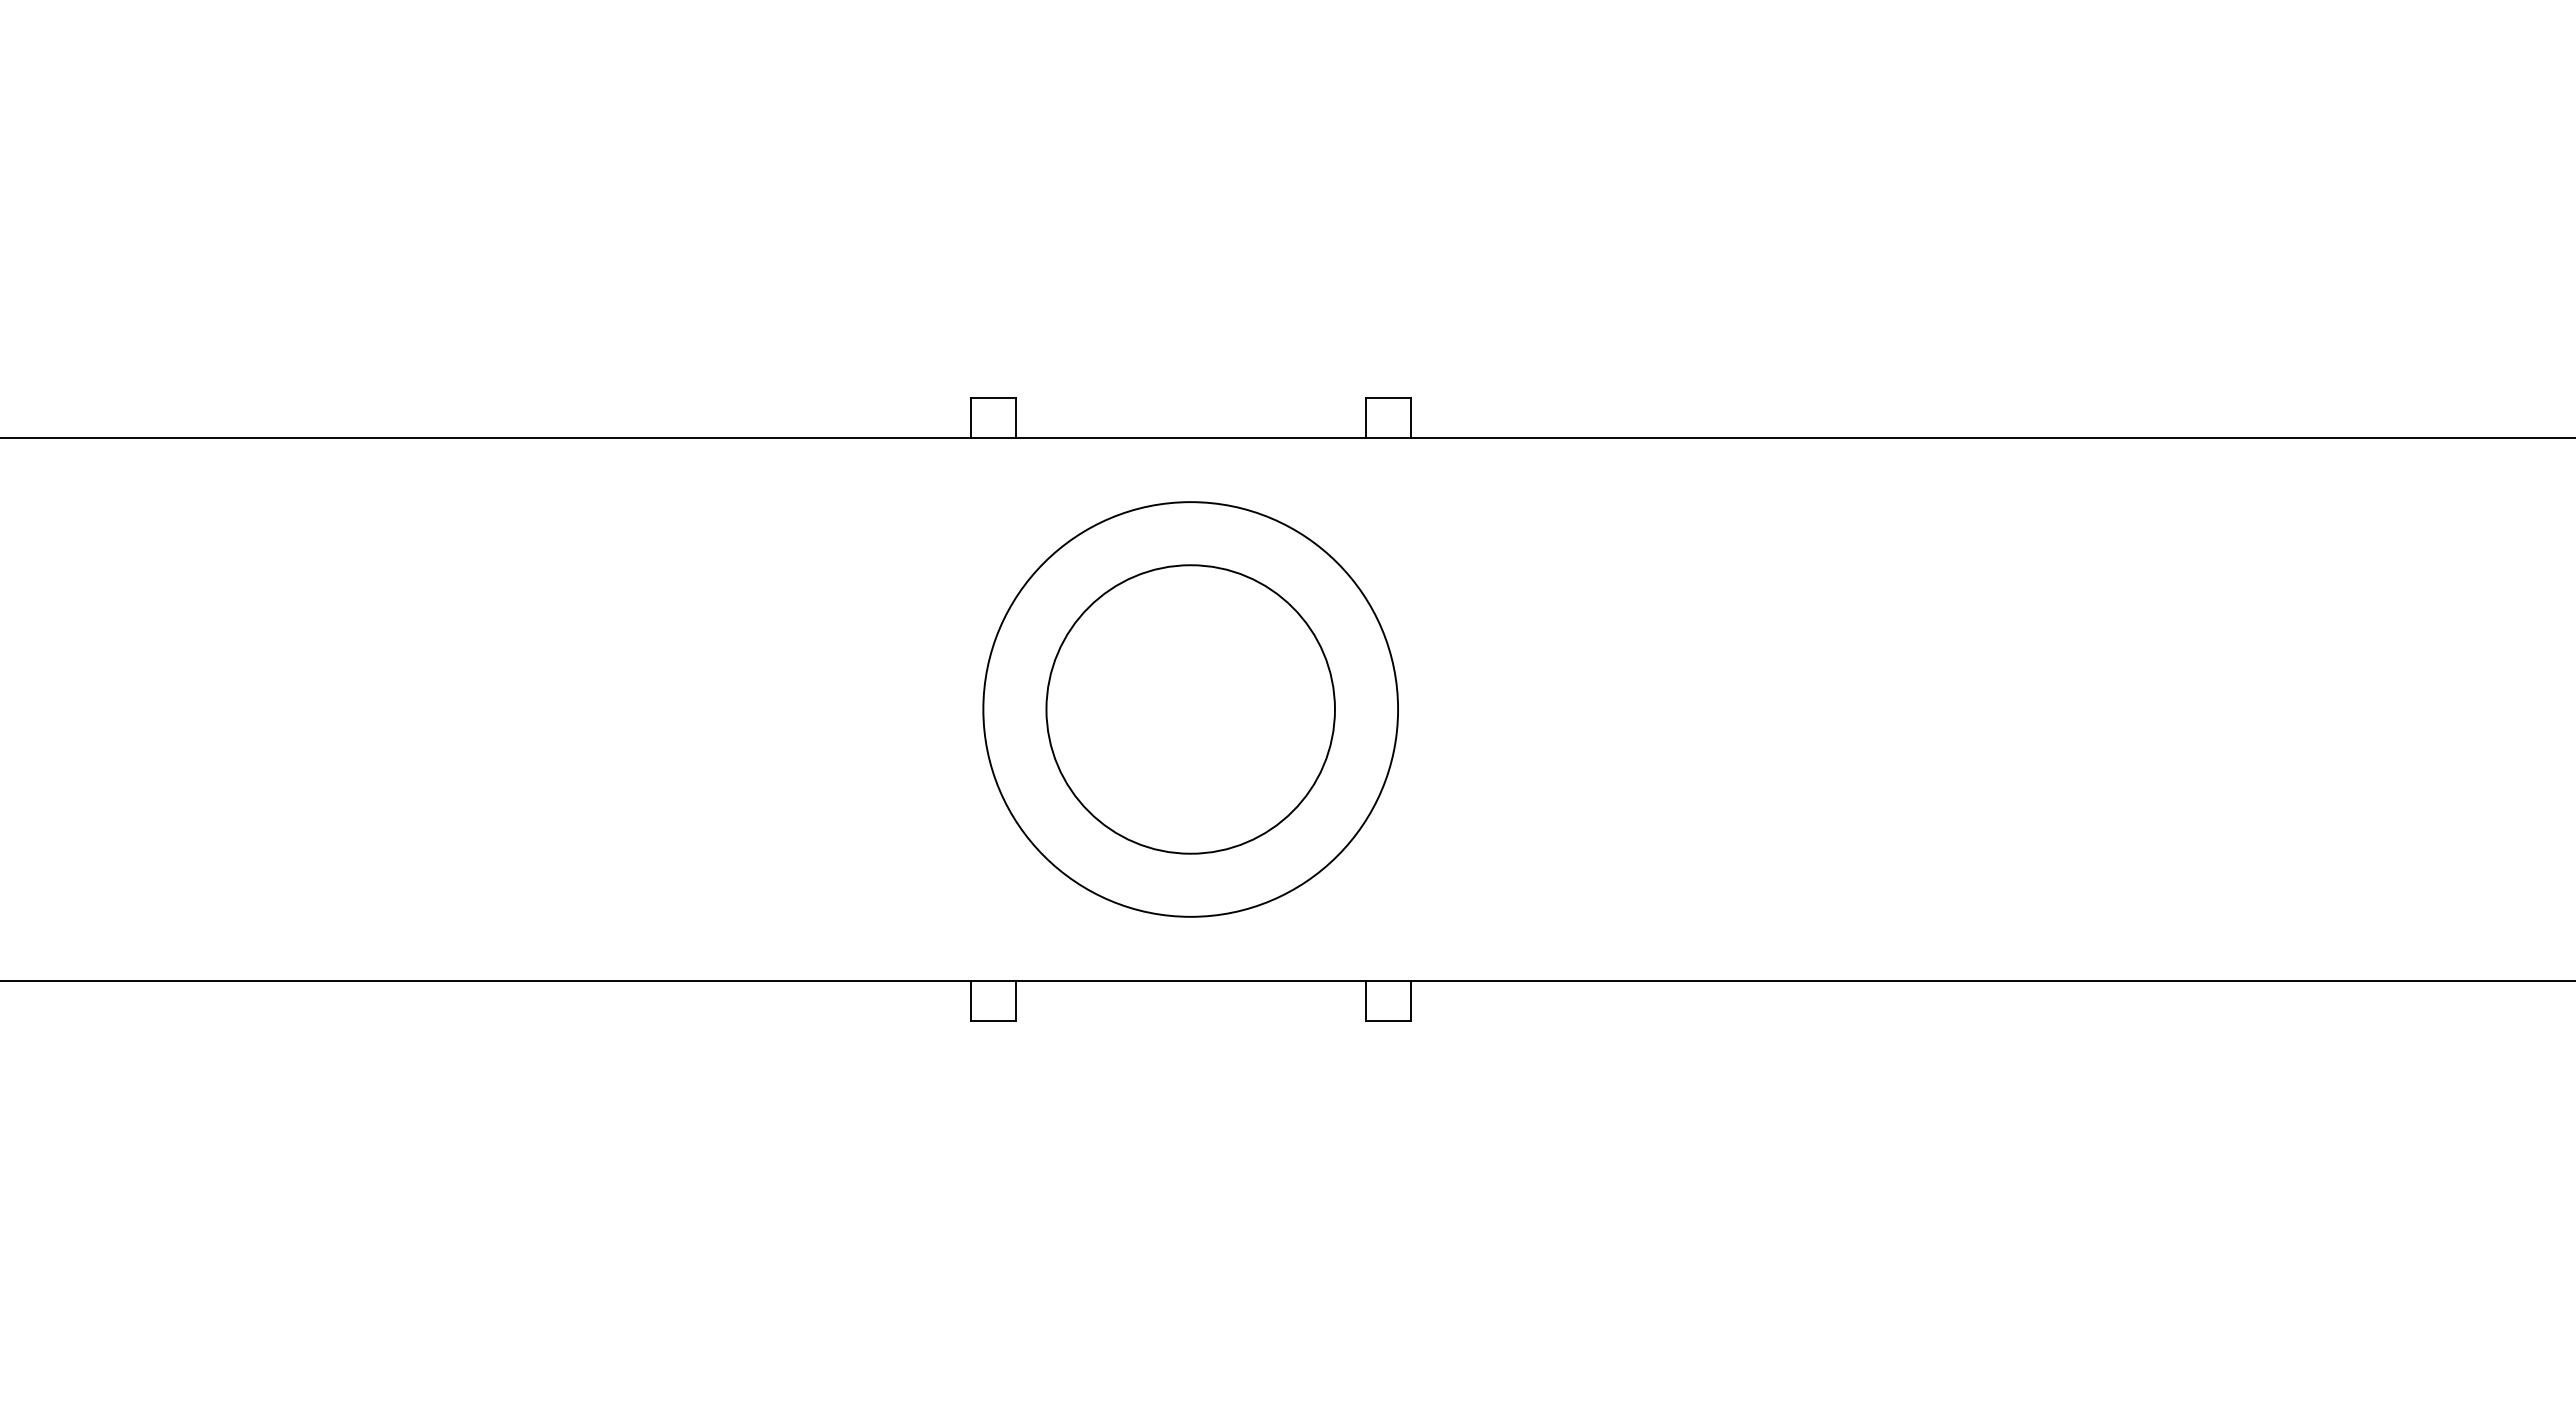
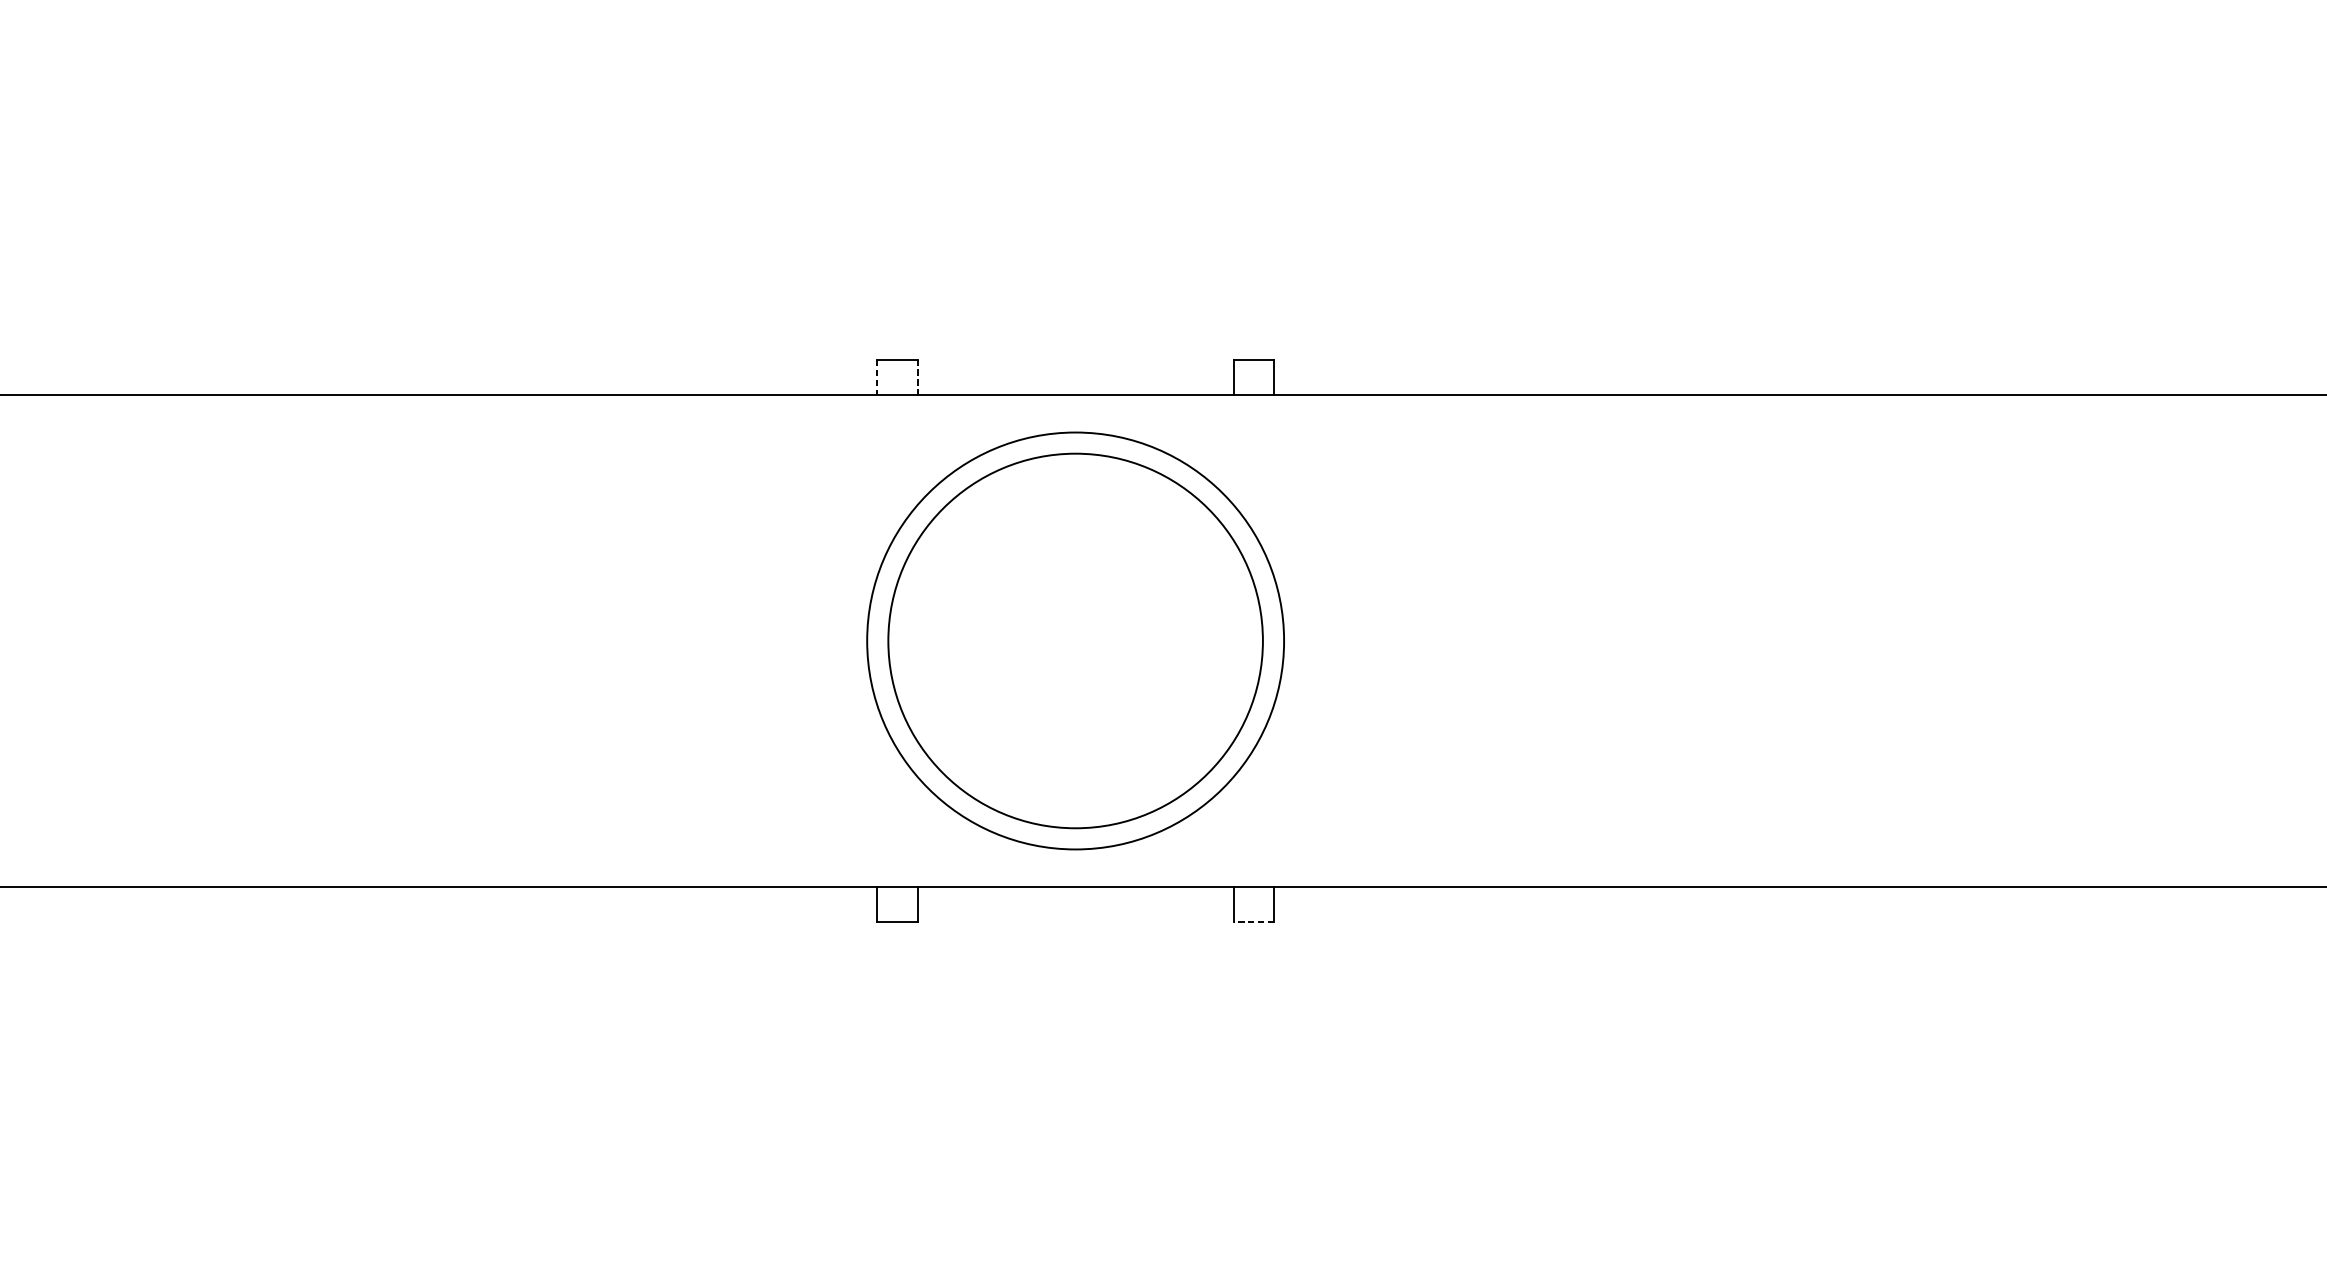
line: (970, 418) -> (876, 378), solid -> dashed
line: (1015, 418) -> (917, 378), solid -> dashed
circle: (1190, 709) -> (1075, 641), size x1.6
line: (1388, 1020) -> (1254, 921), solid -> dashed

